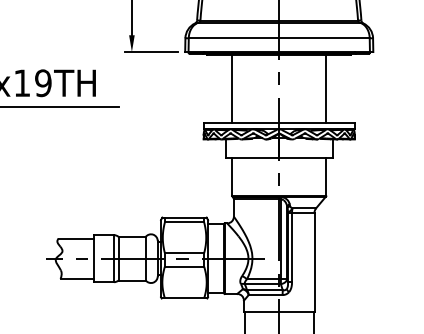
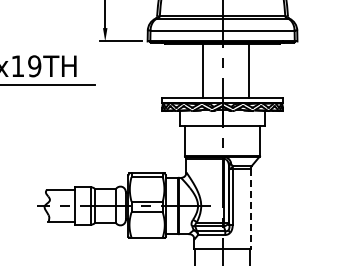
line: (232, 88) -> (203, 70), moved
line: (326, 88) -> (249, 70), moved
line: (314, 263) -> (250, 209), solid -> dashed

